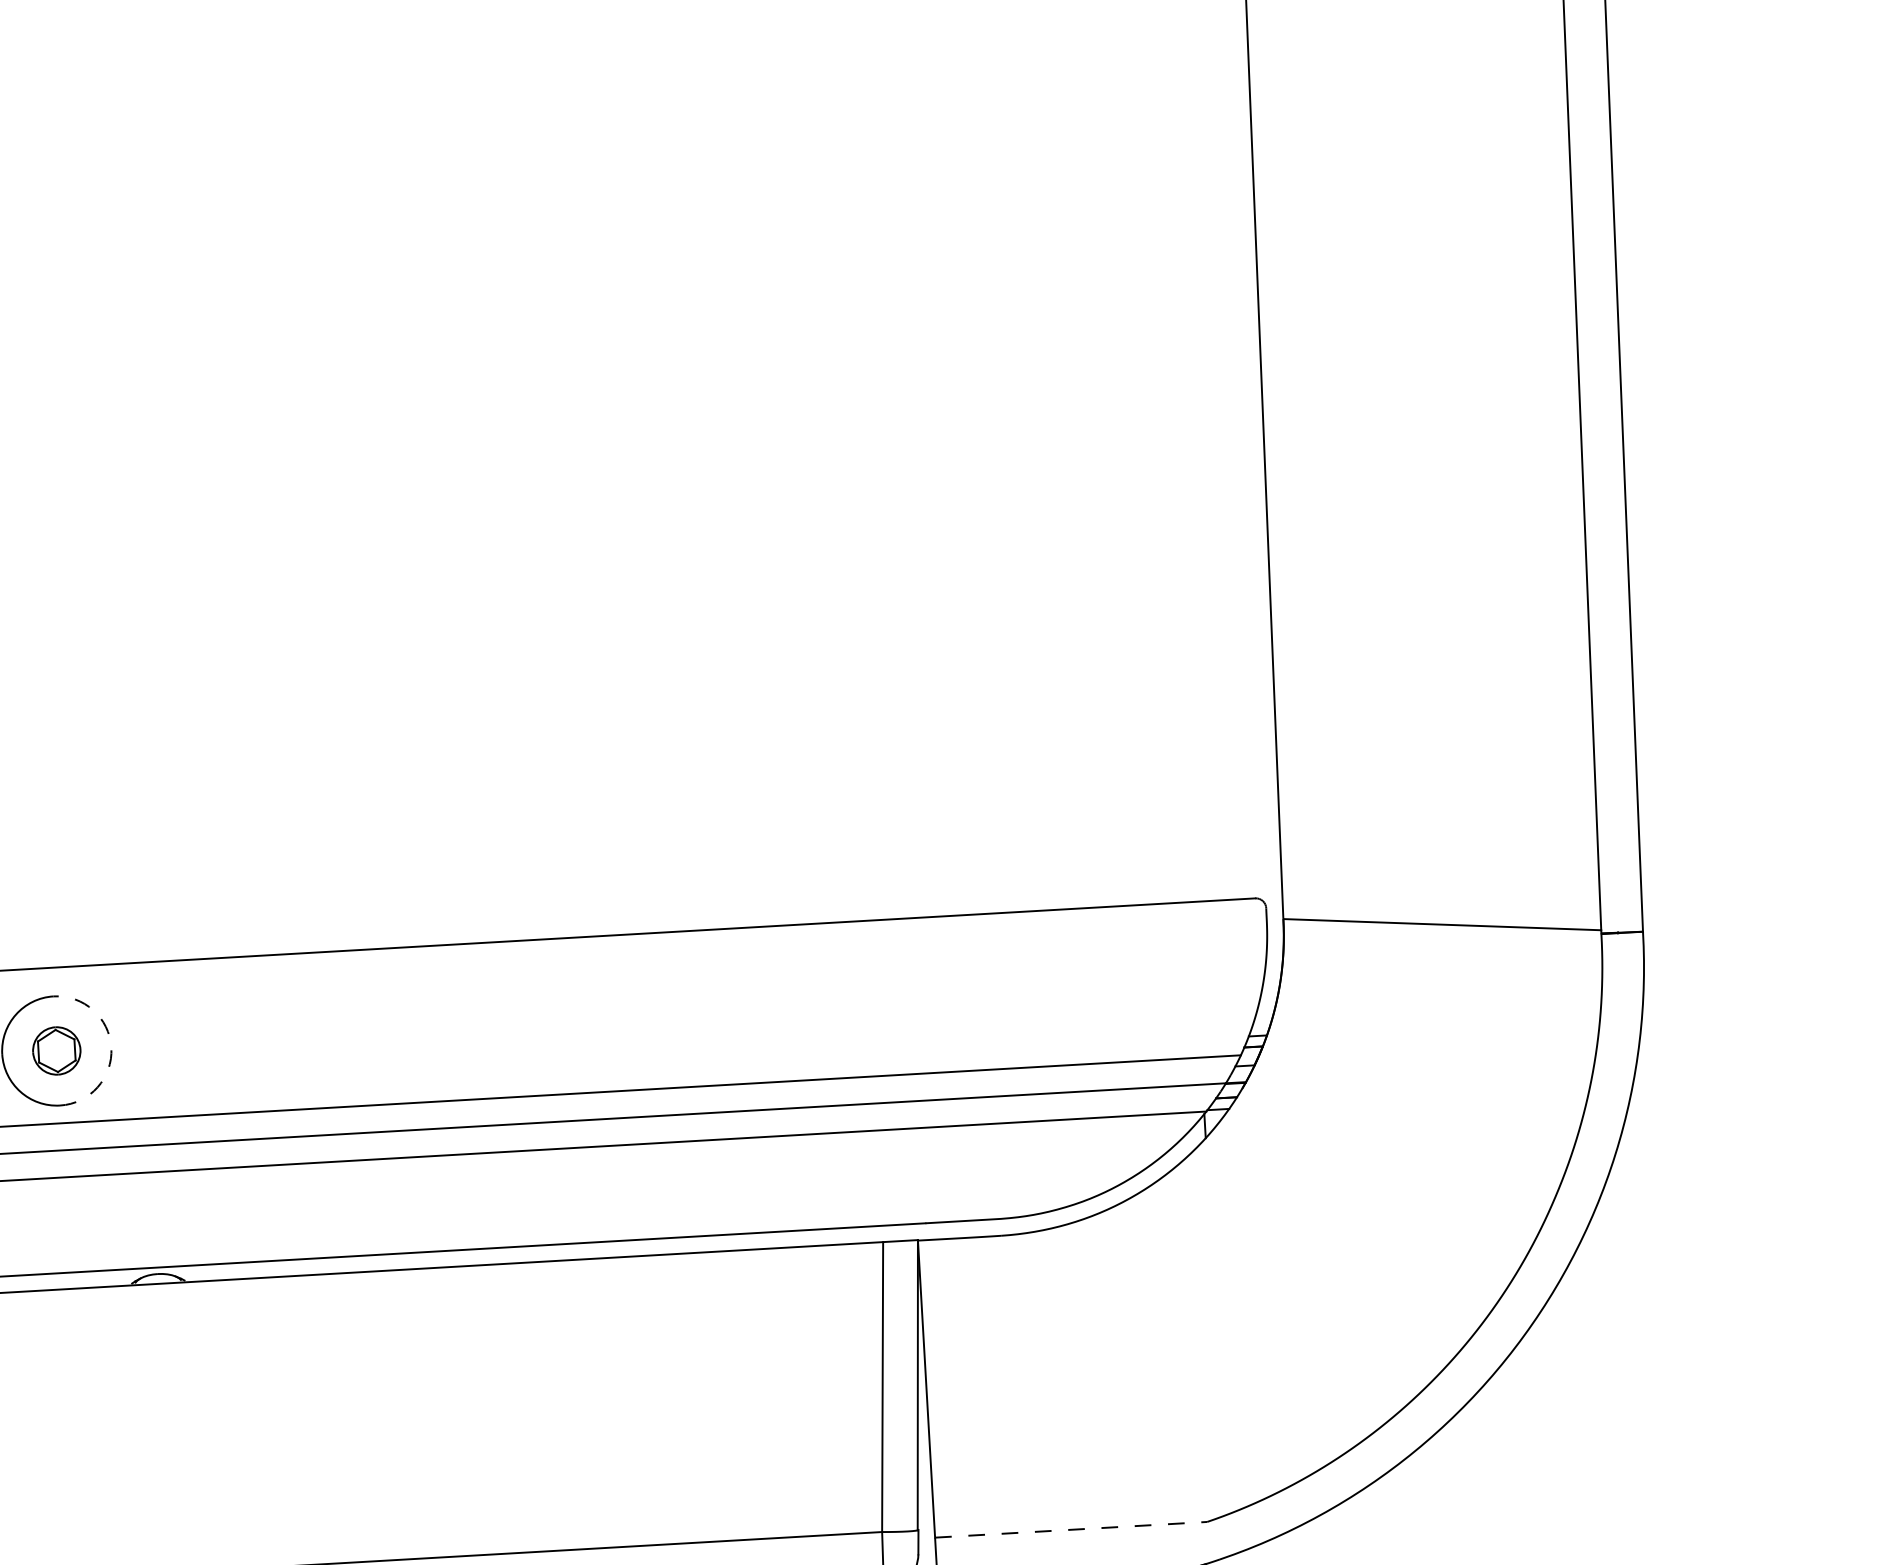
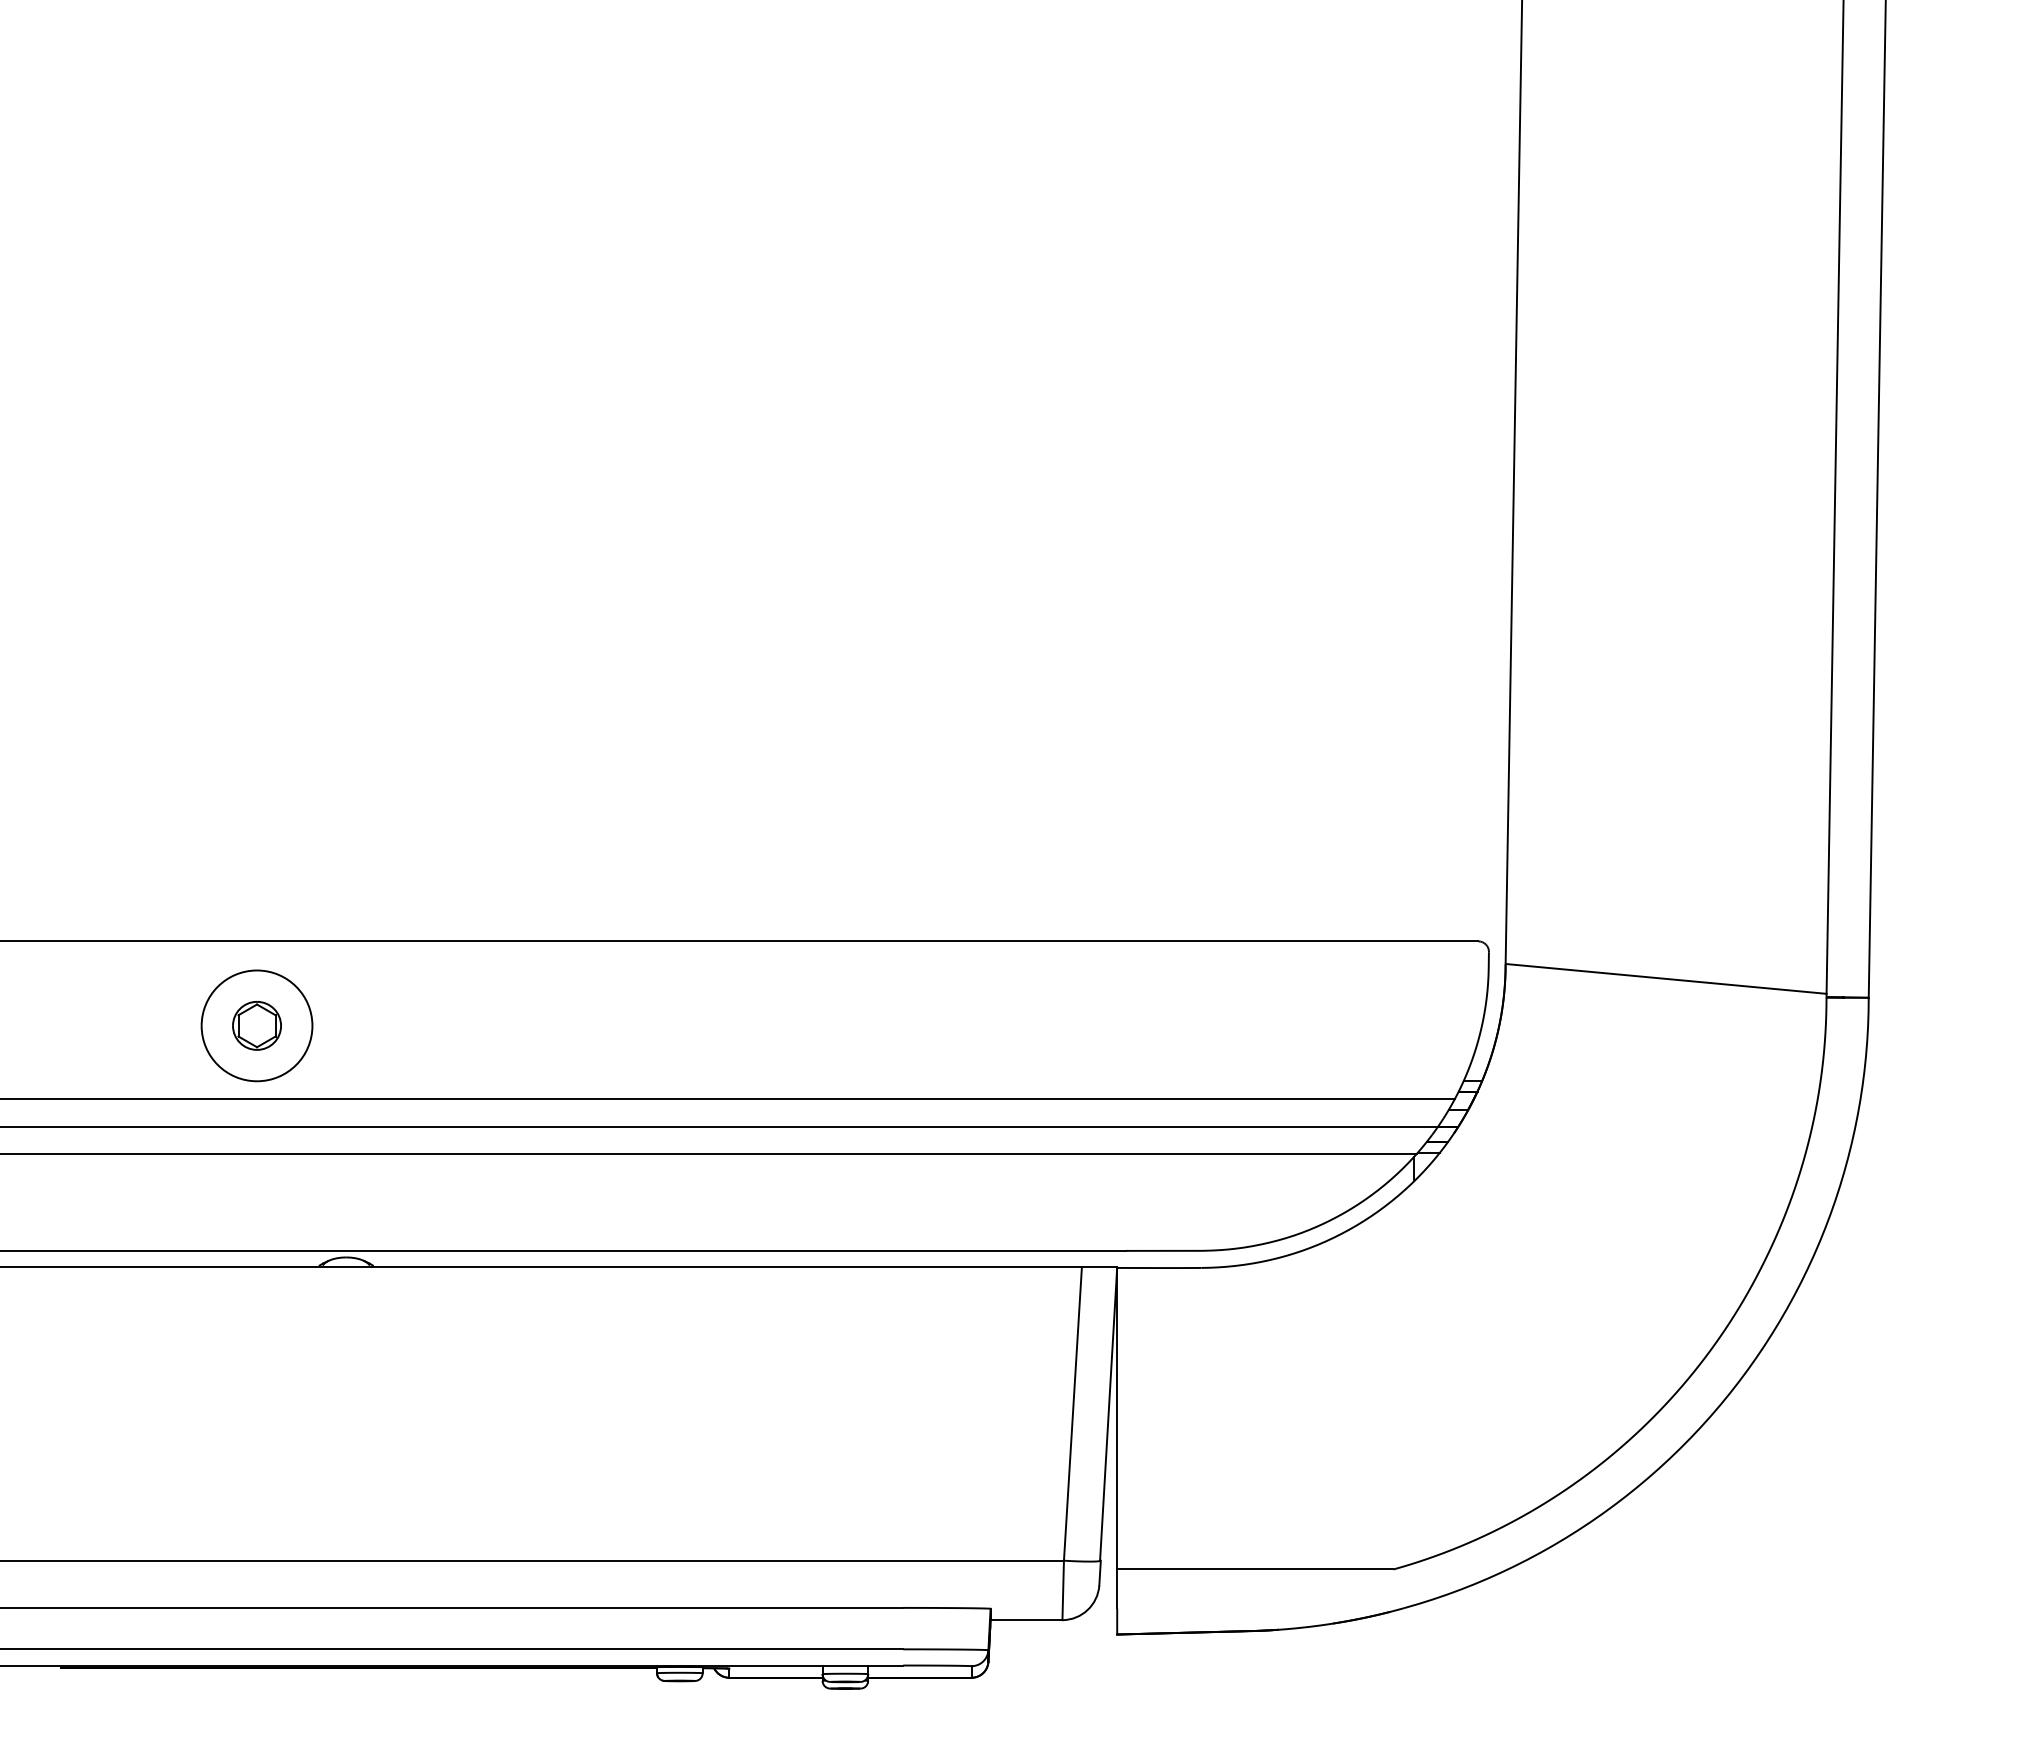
arc: (111, 1047) -> (312, 1025), dashed -> solid
line: (1071, 1529) -> (1255, 1569), dashed -> solid

